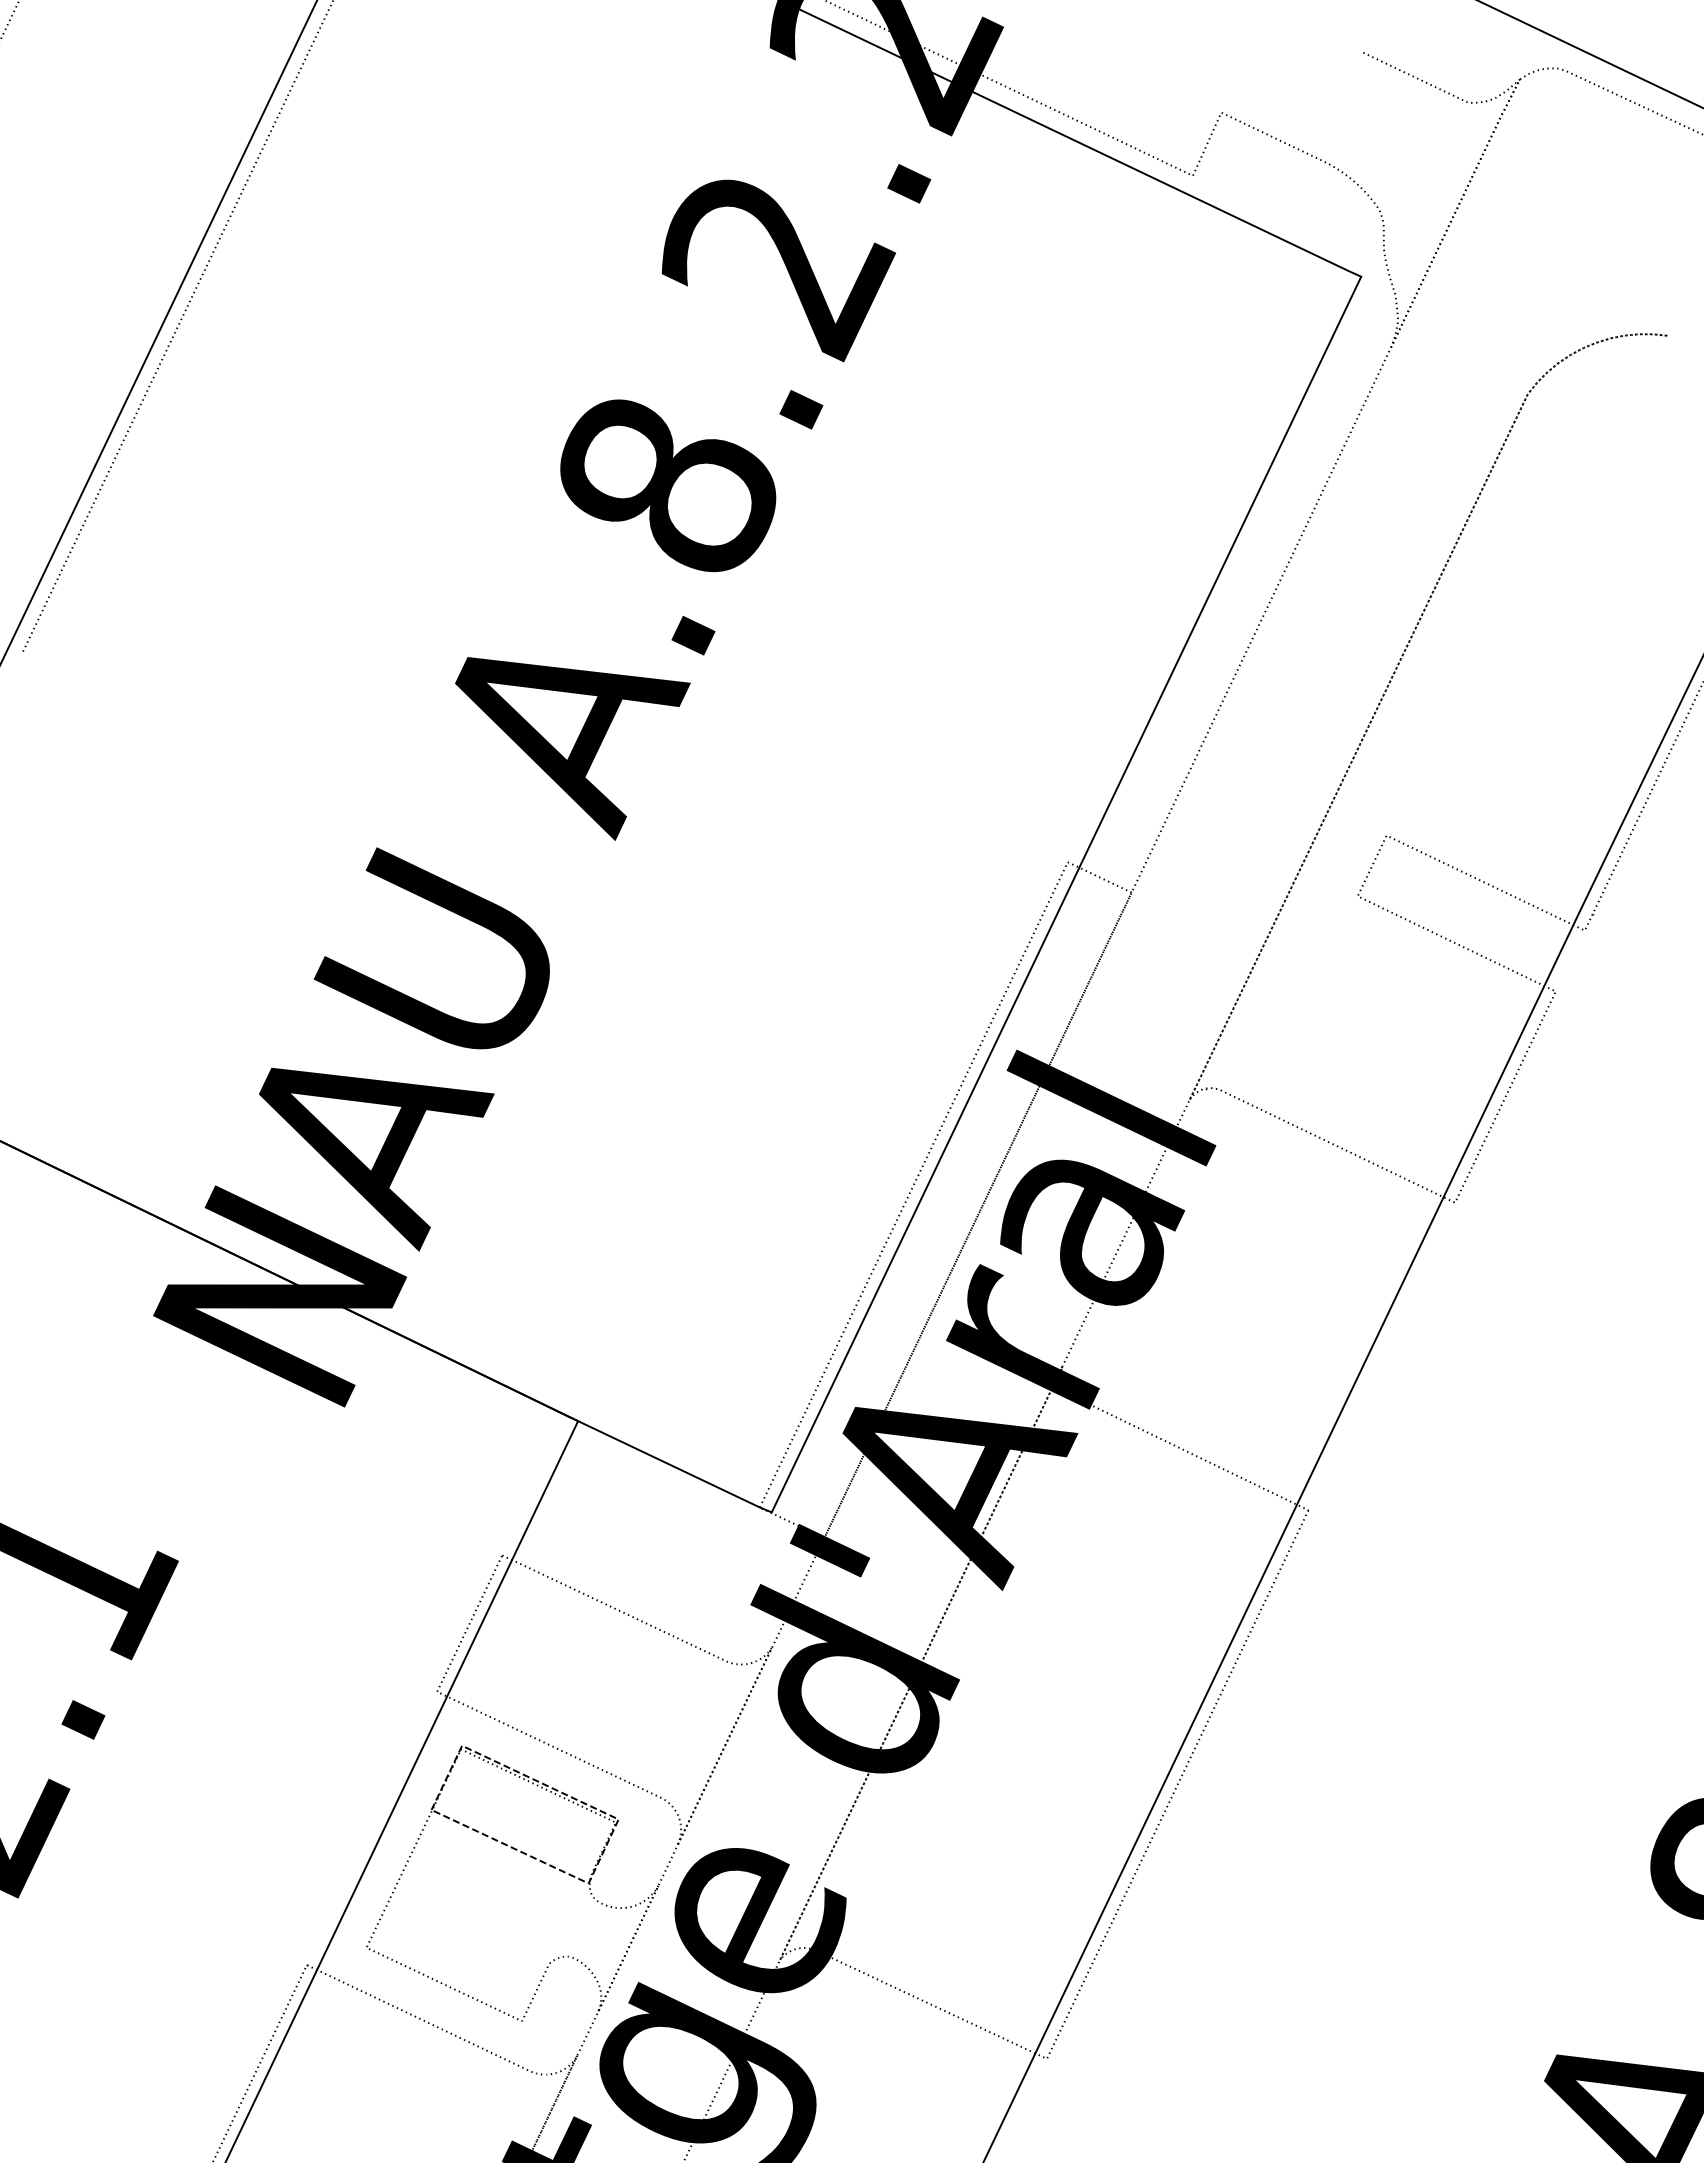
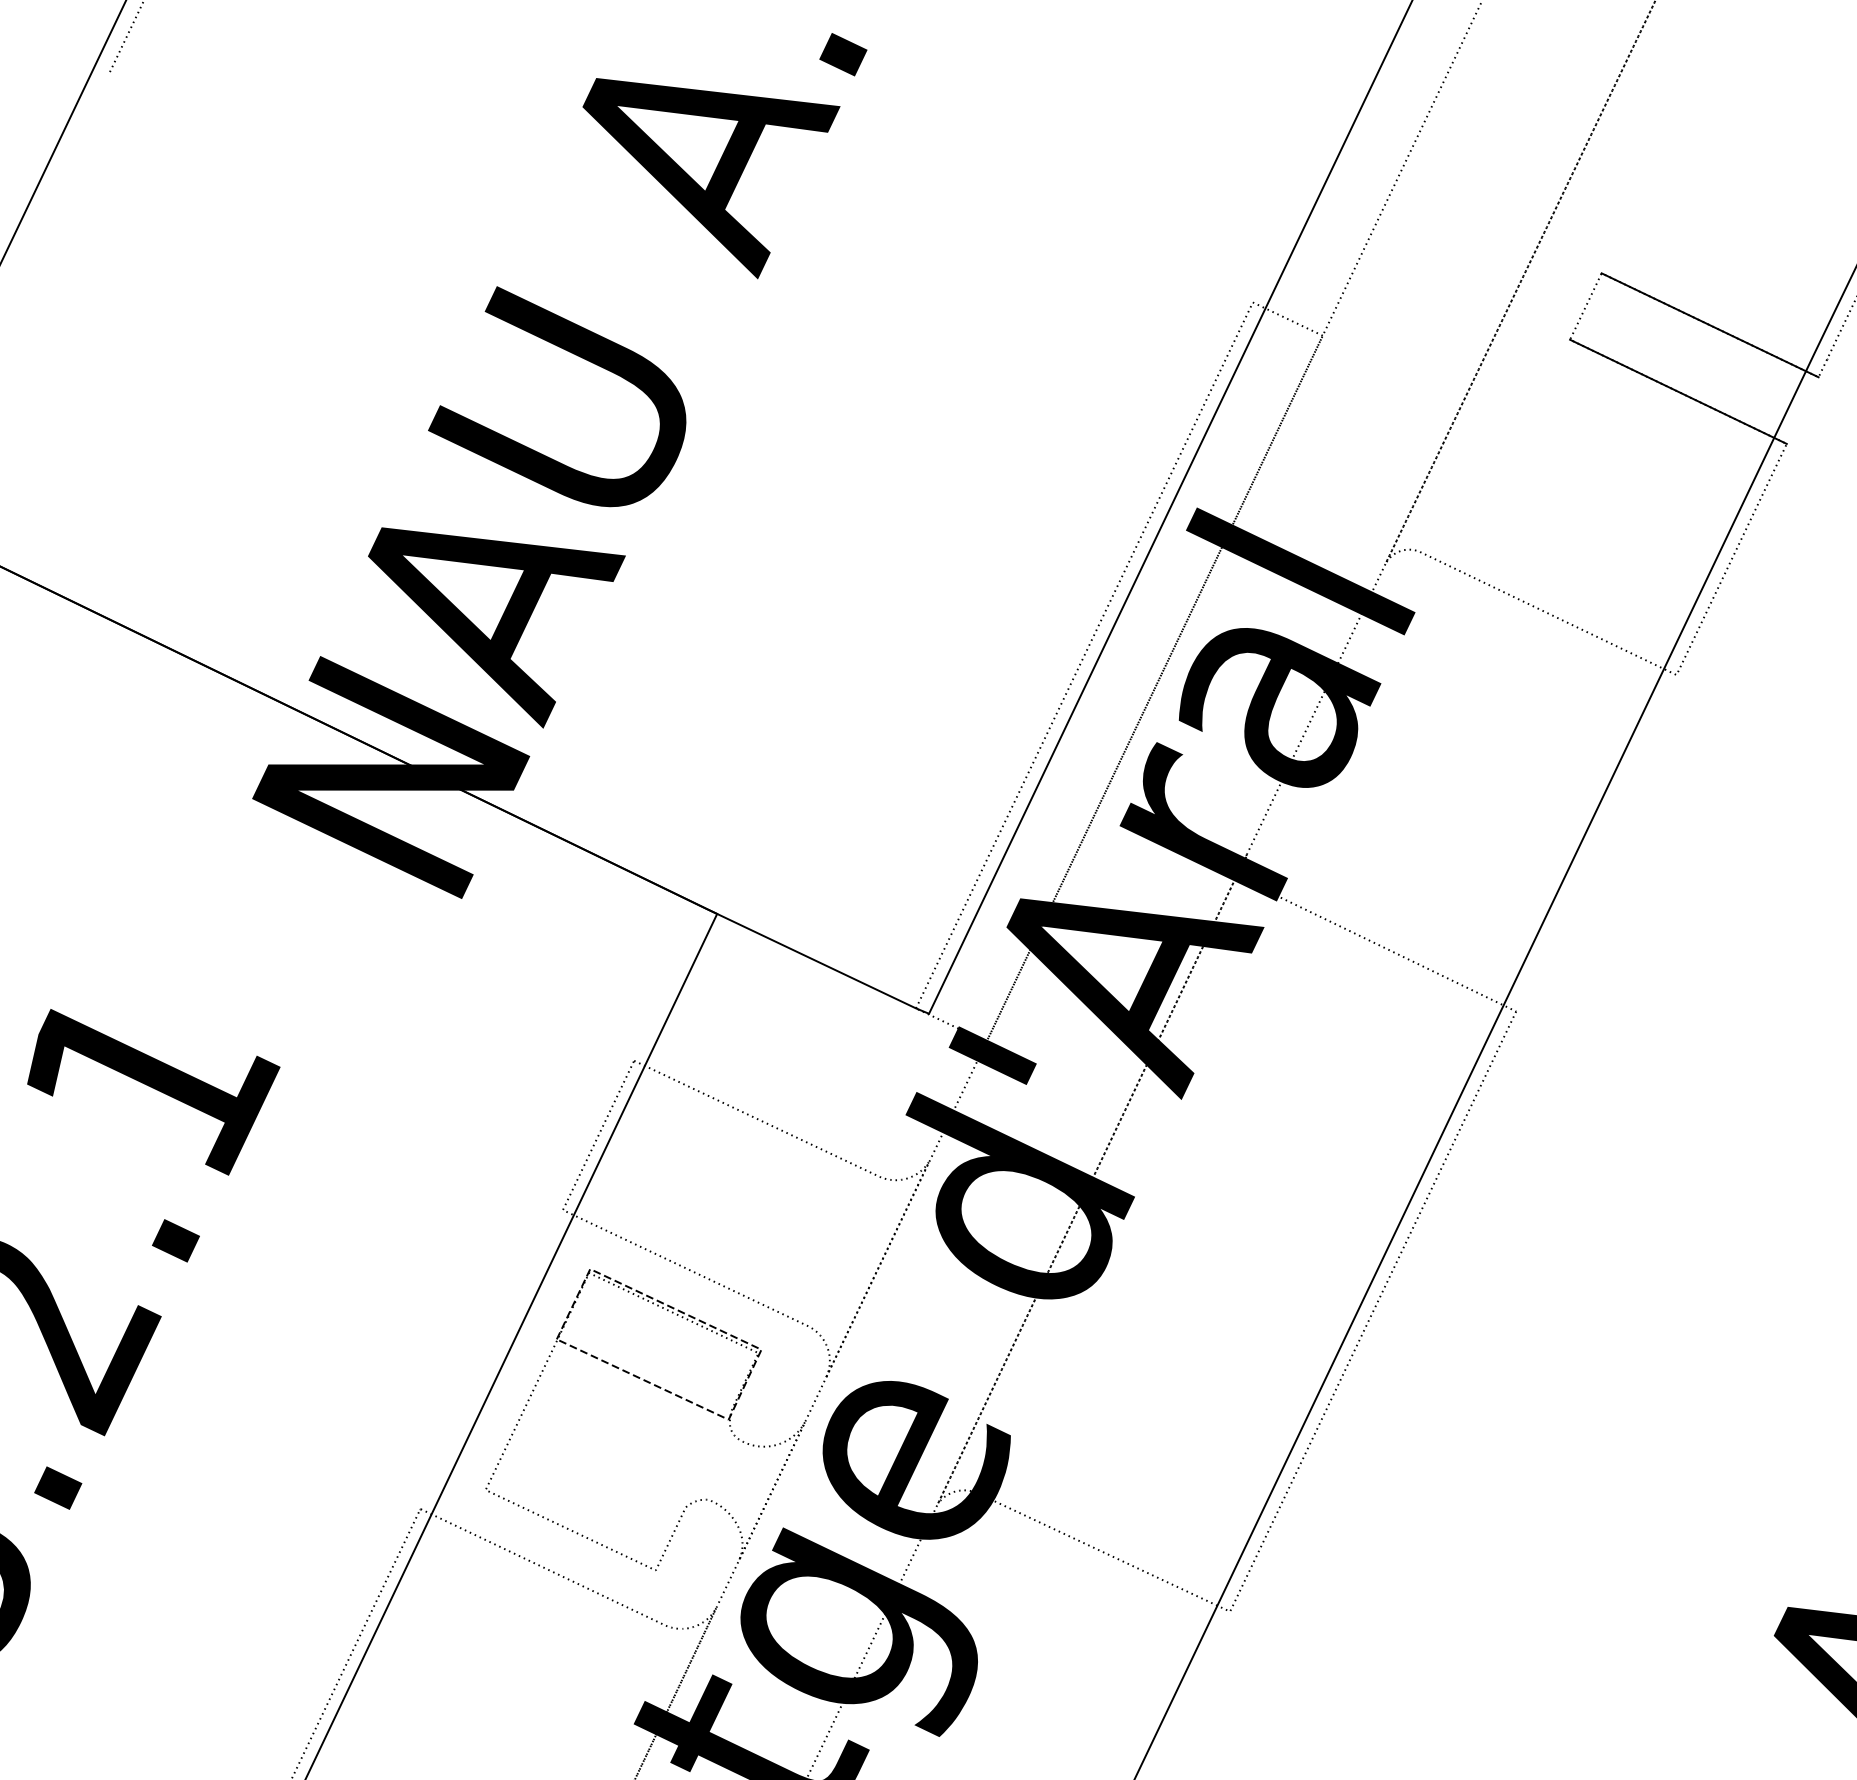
line: (1485, 882) -> (1709, 324), added
line: (1456, 943) -> (1678, 391), added

